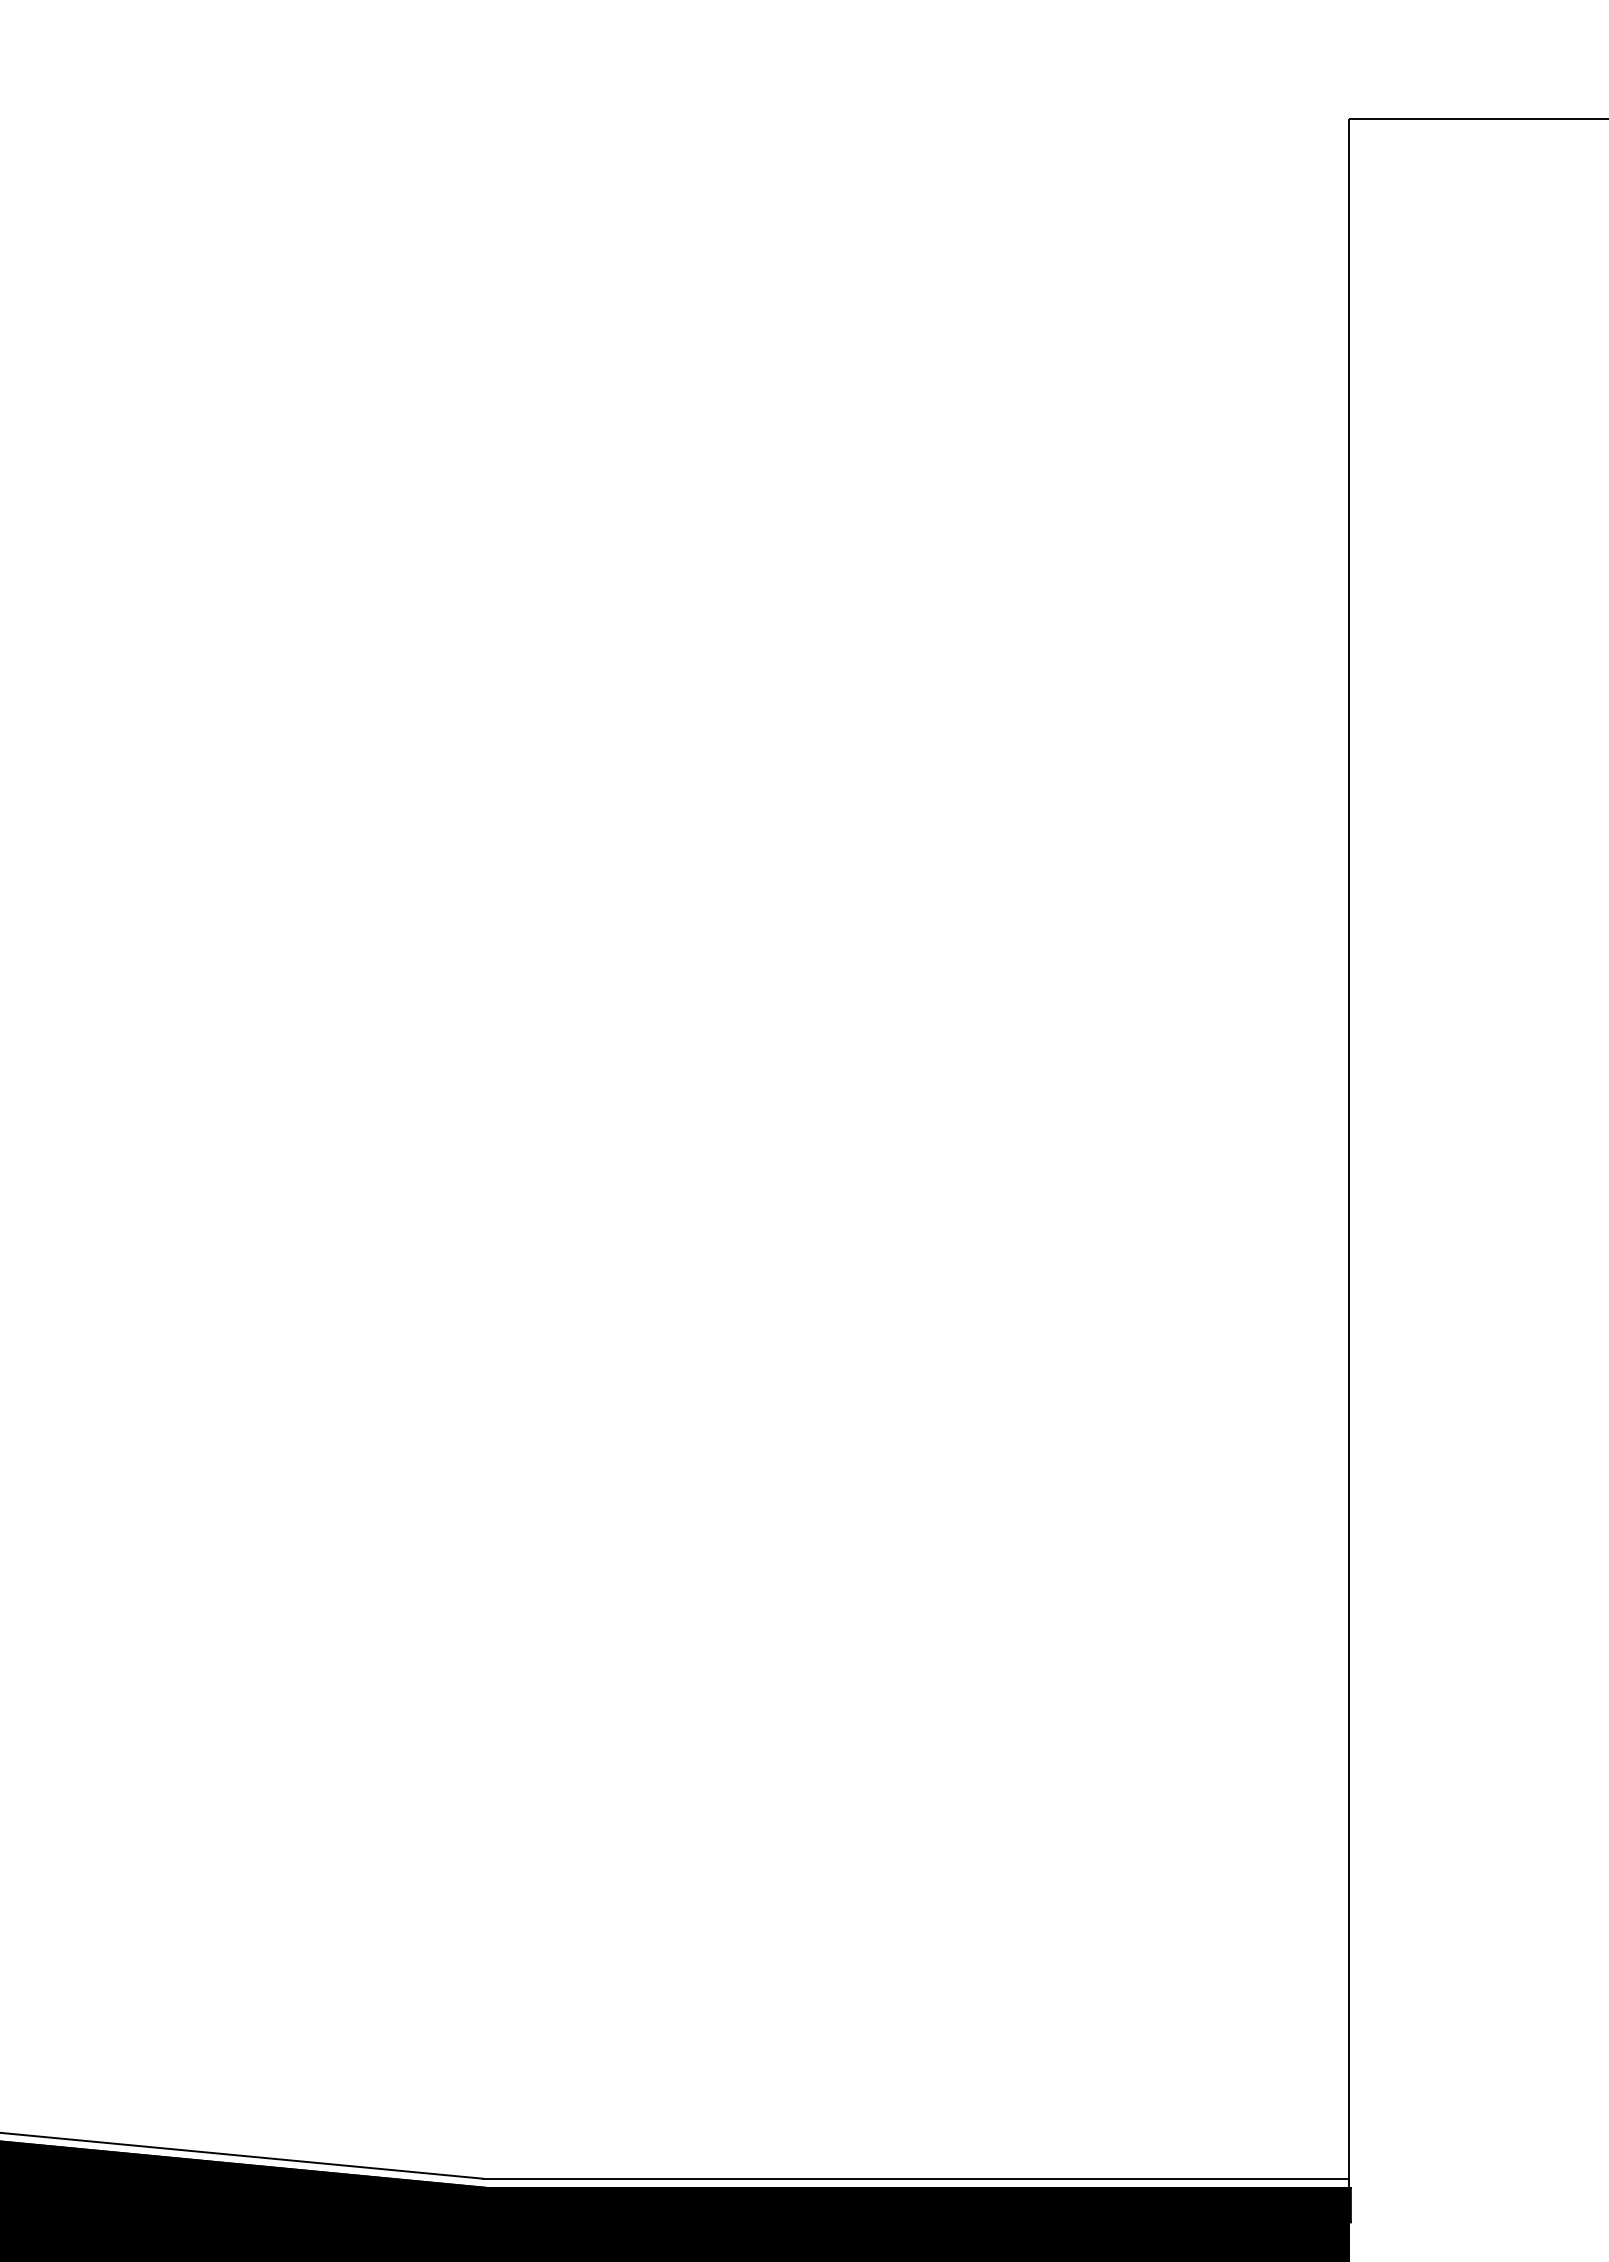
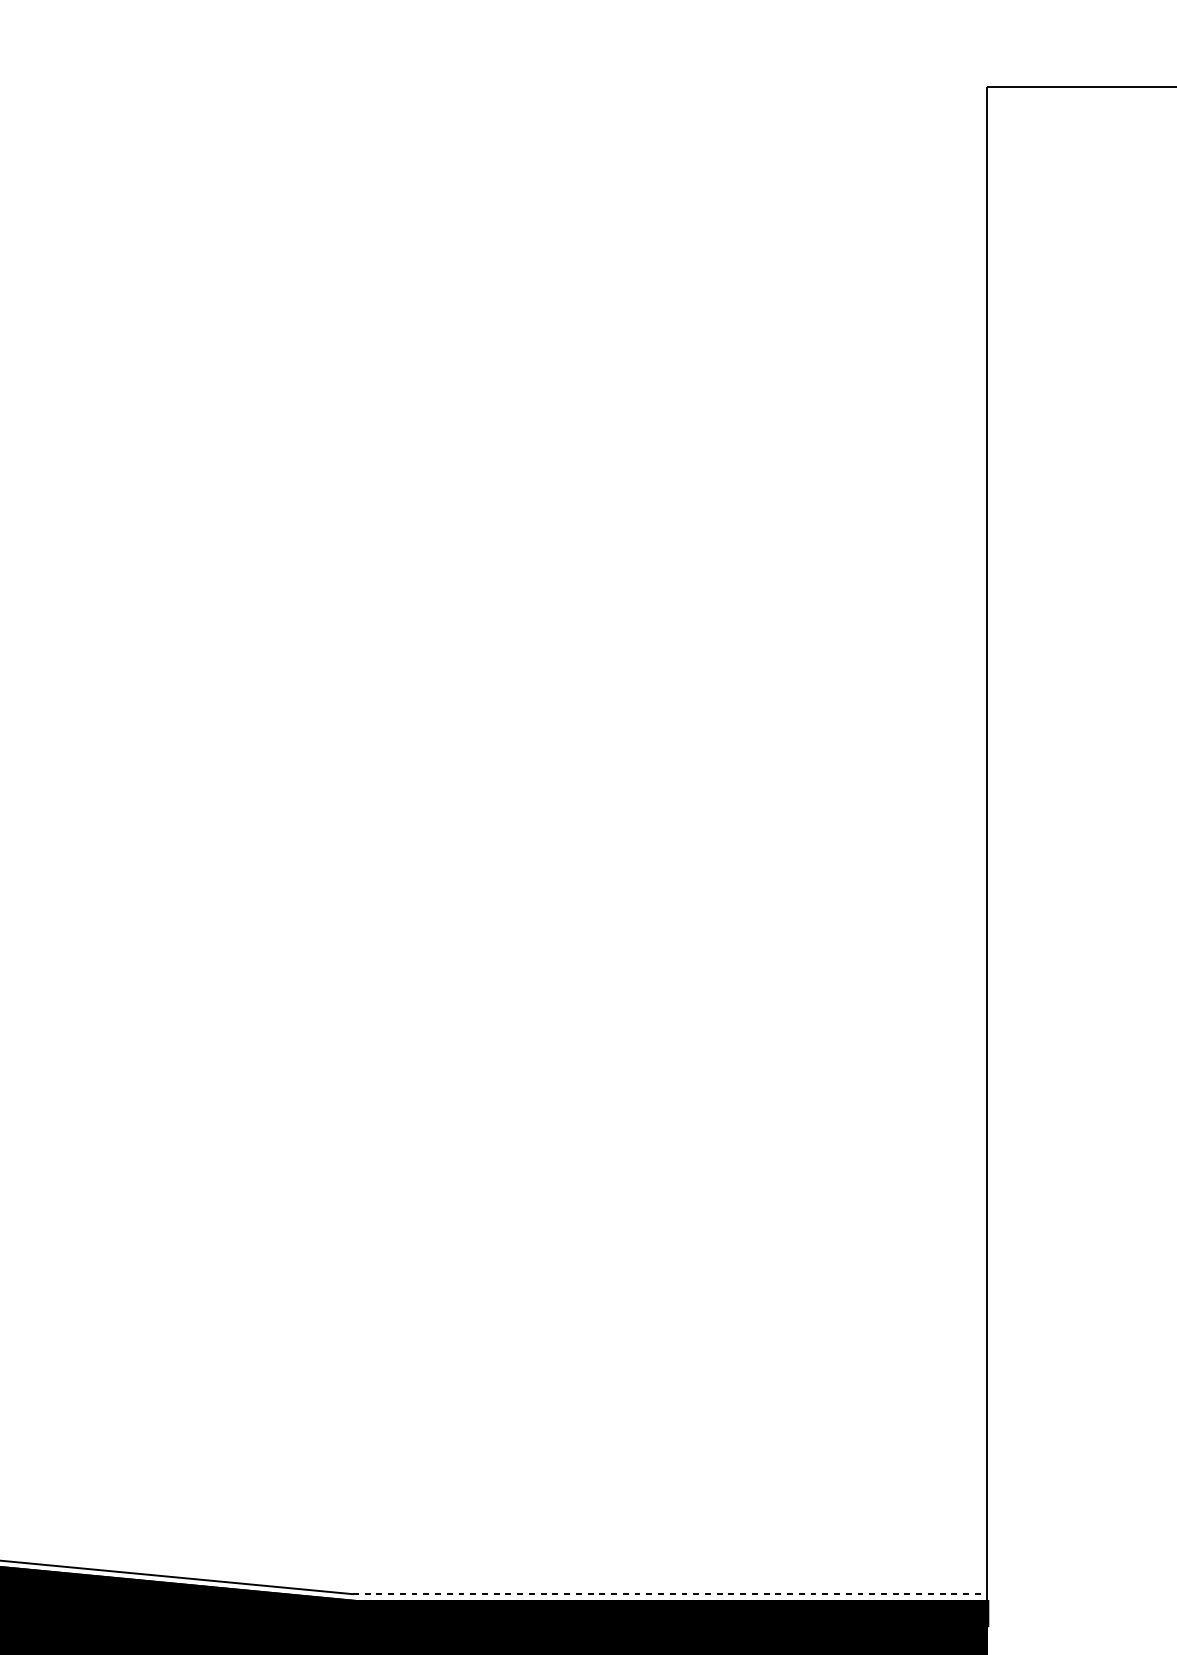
line: (916, 2178) -> (670, 1594), solid -> dashed

